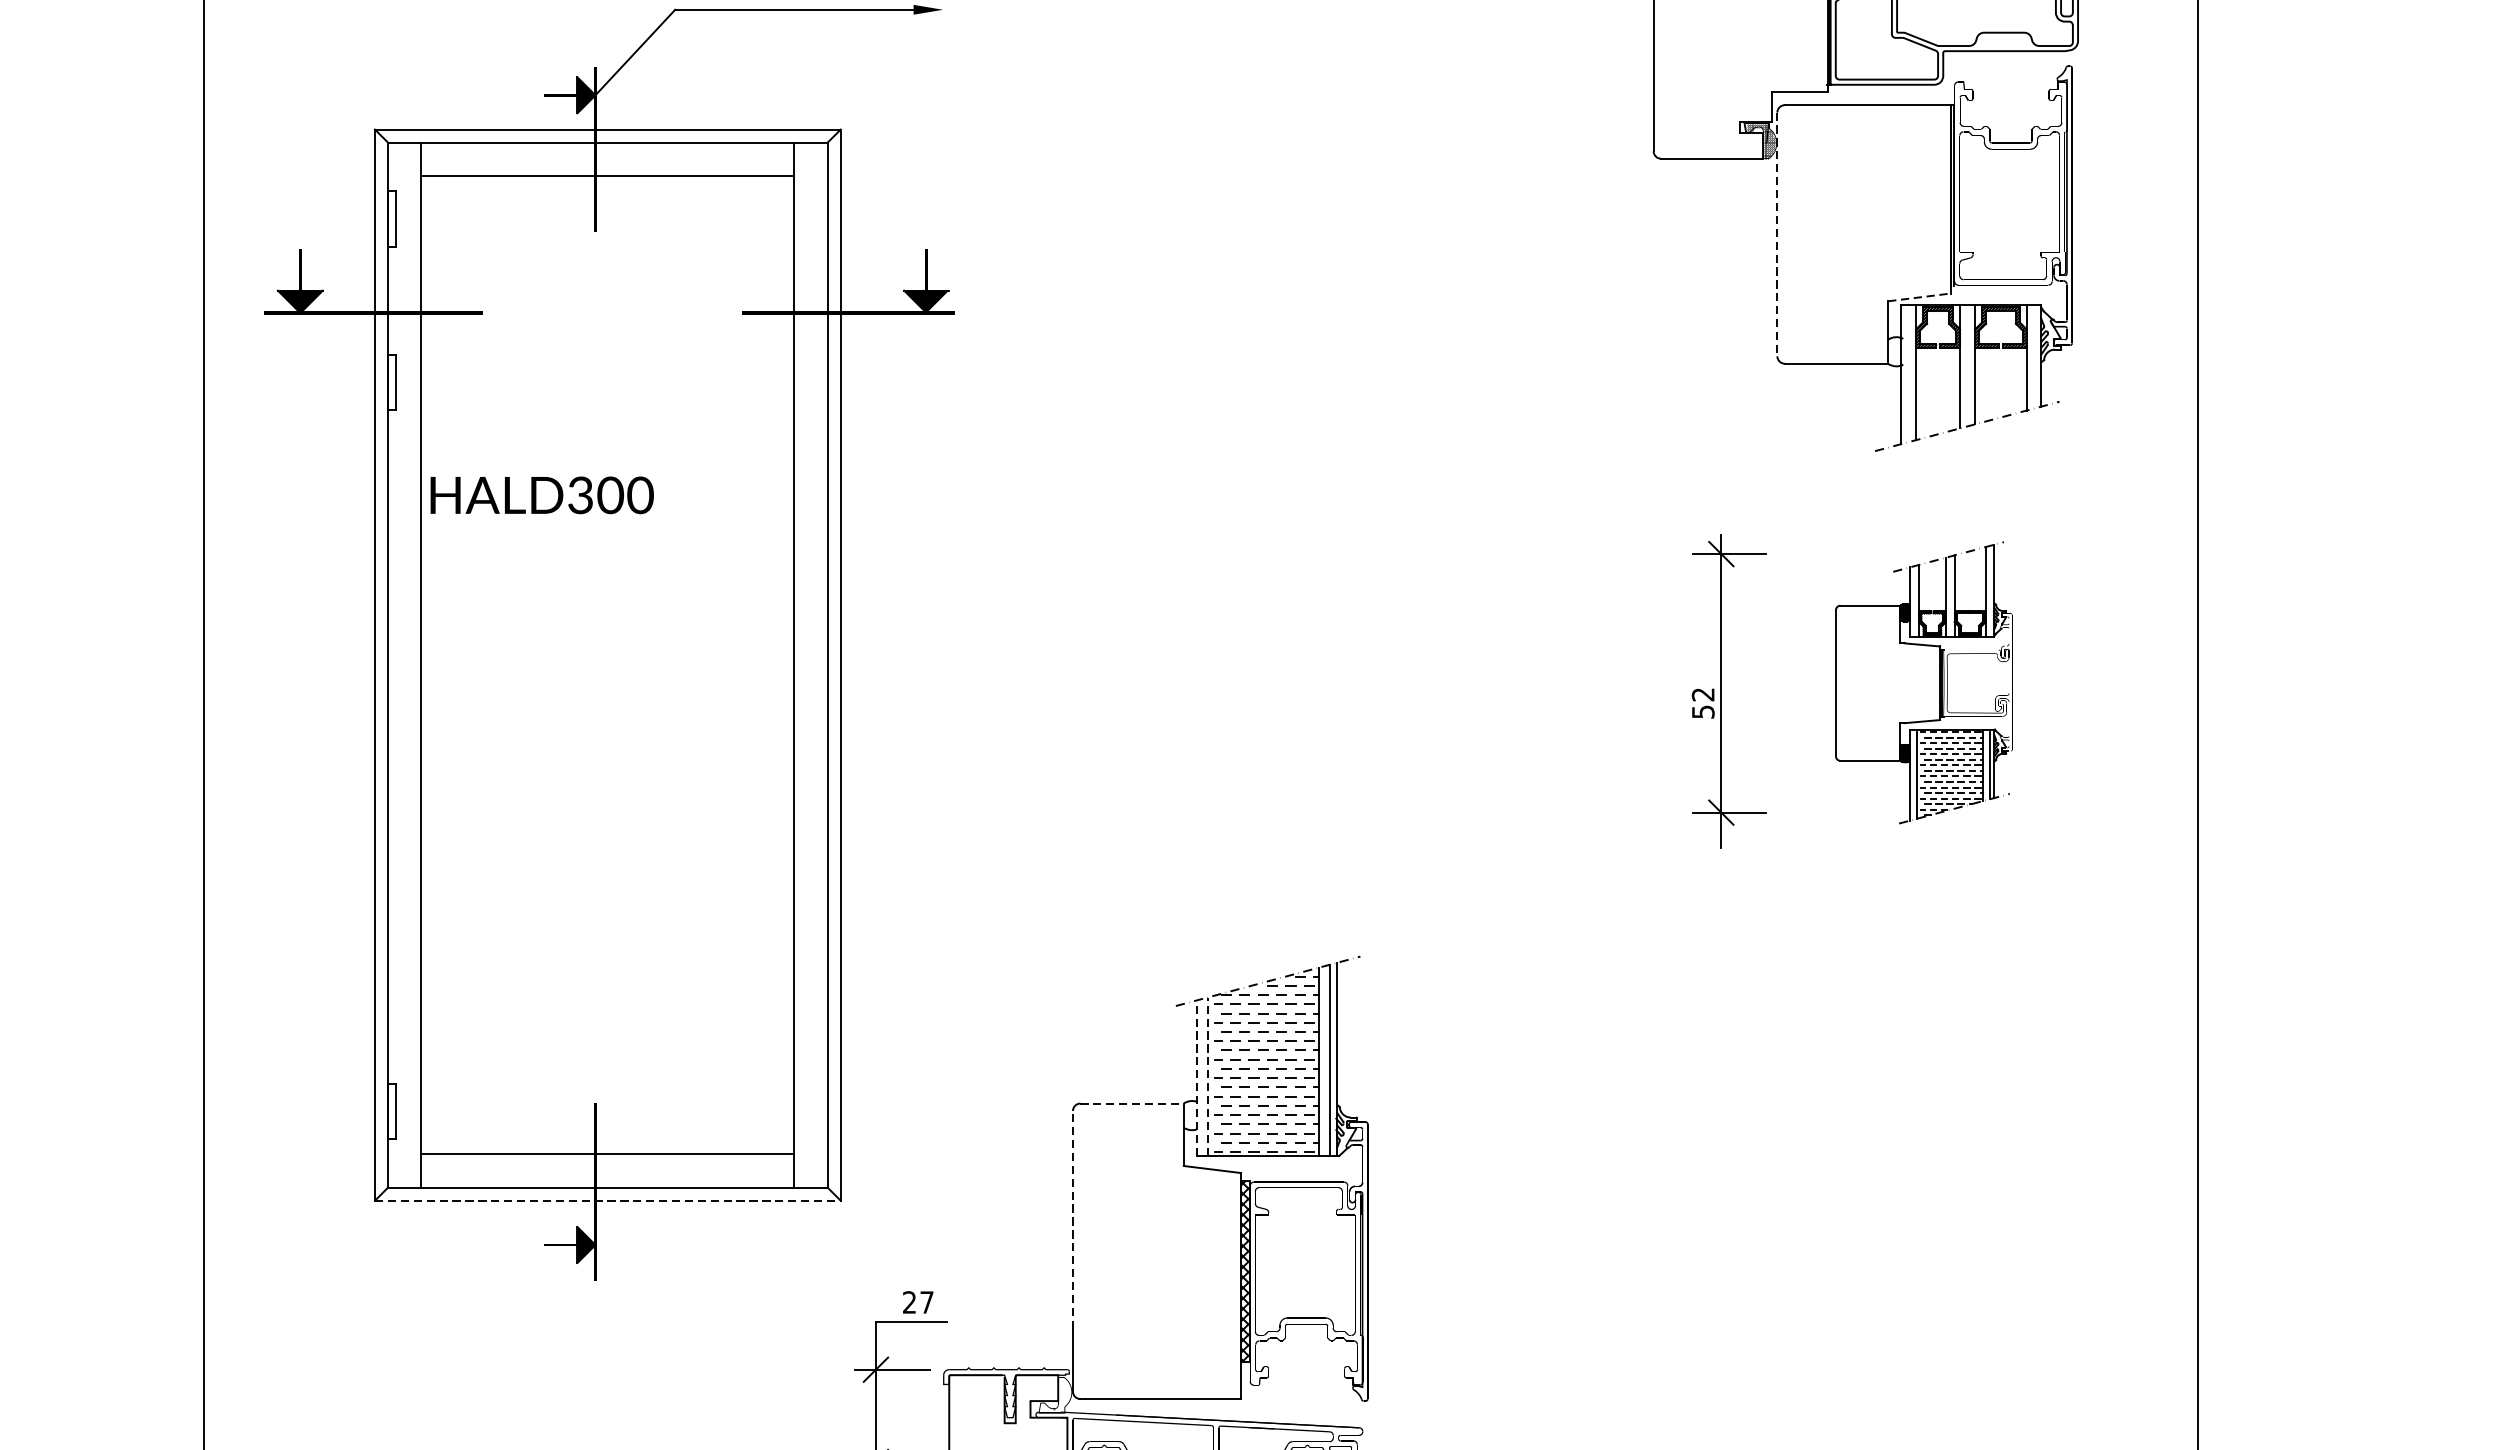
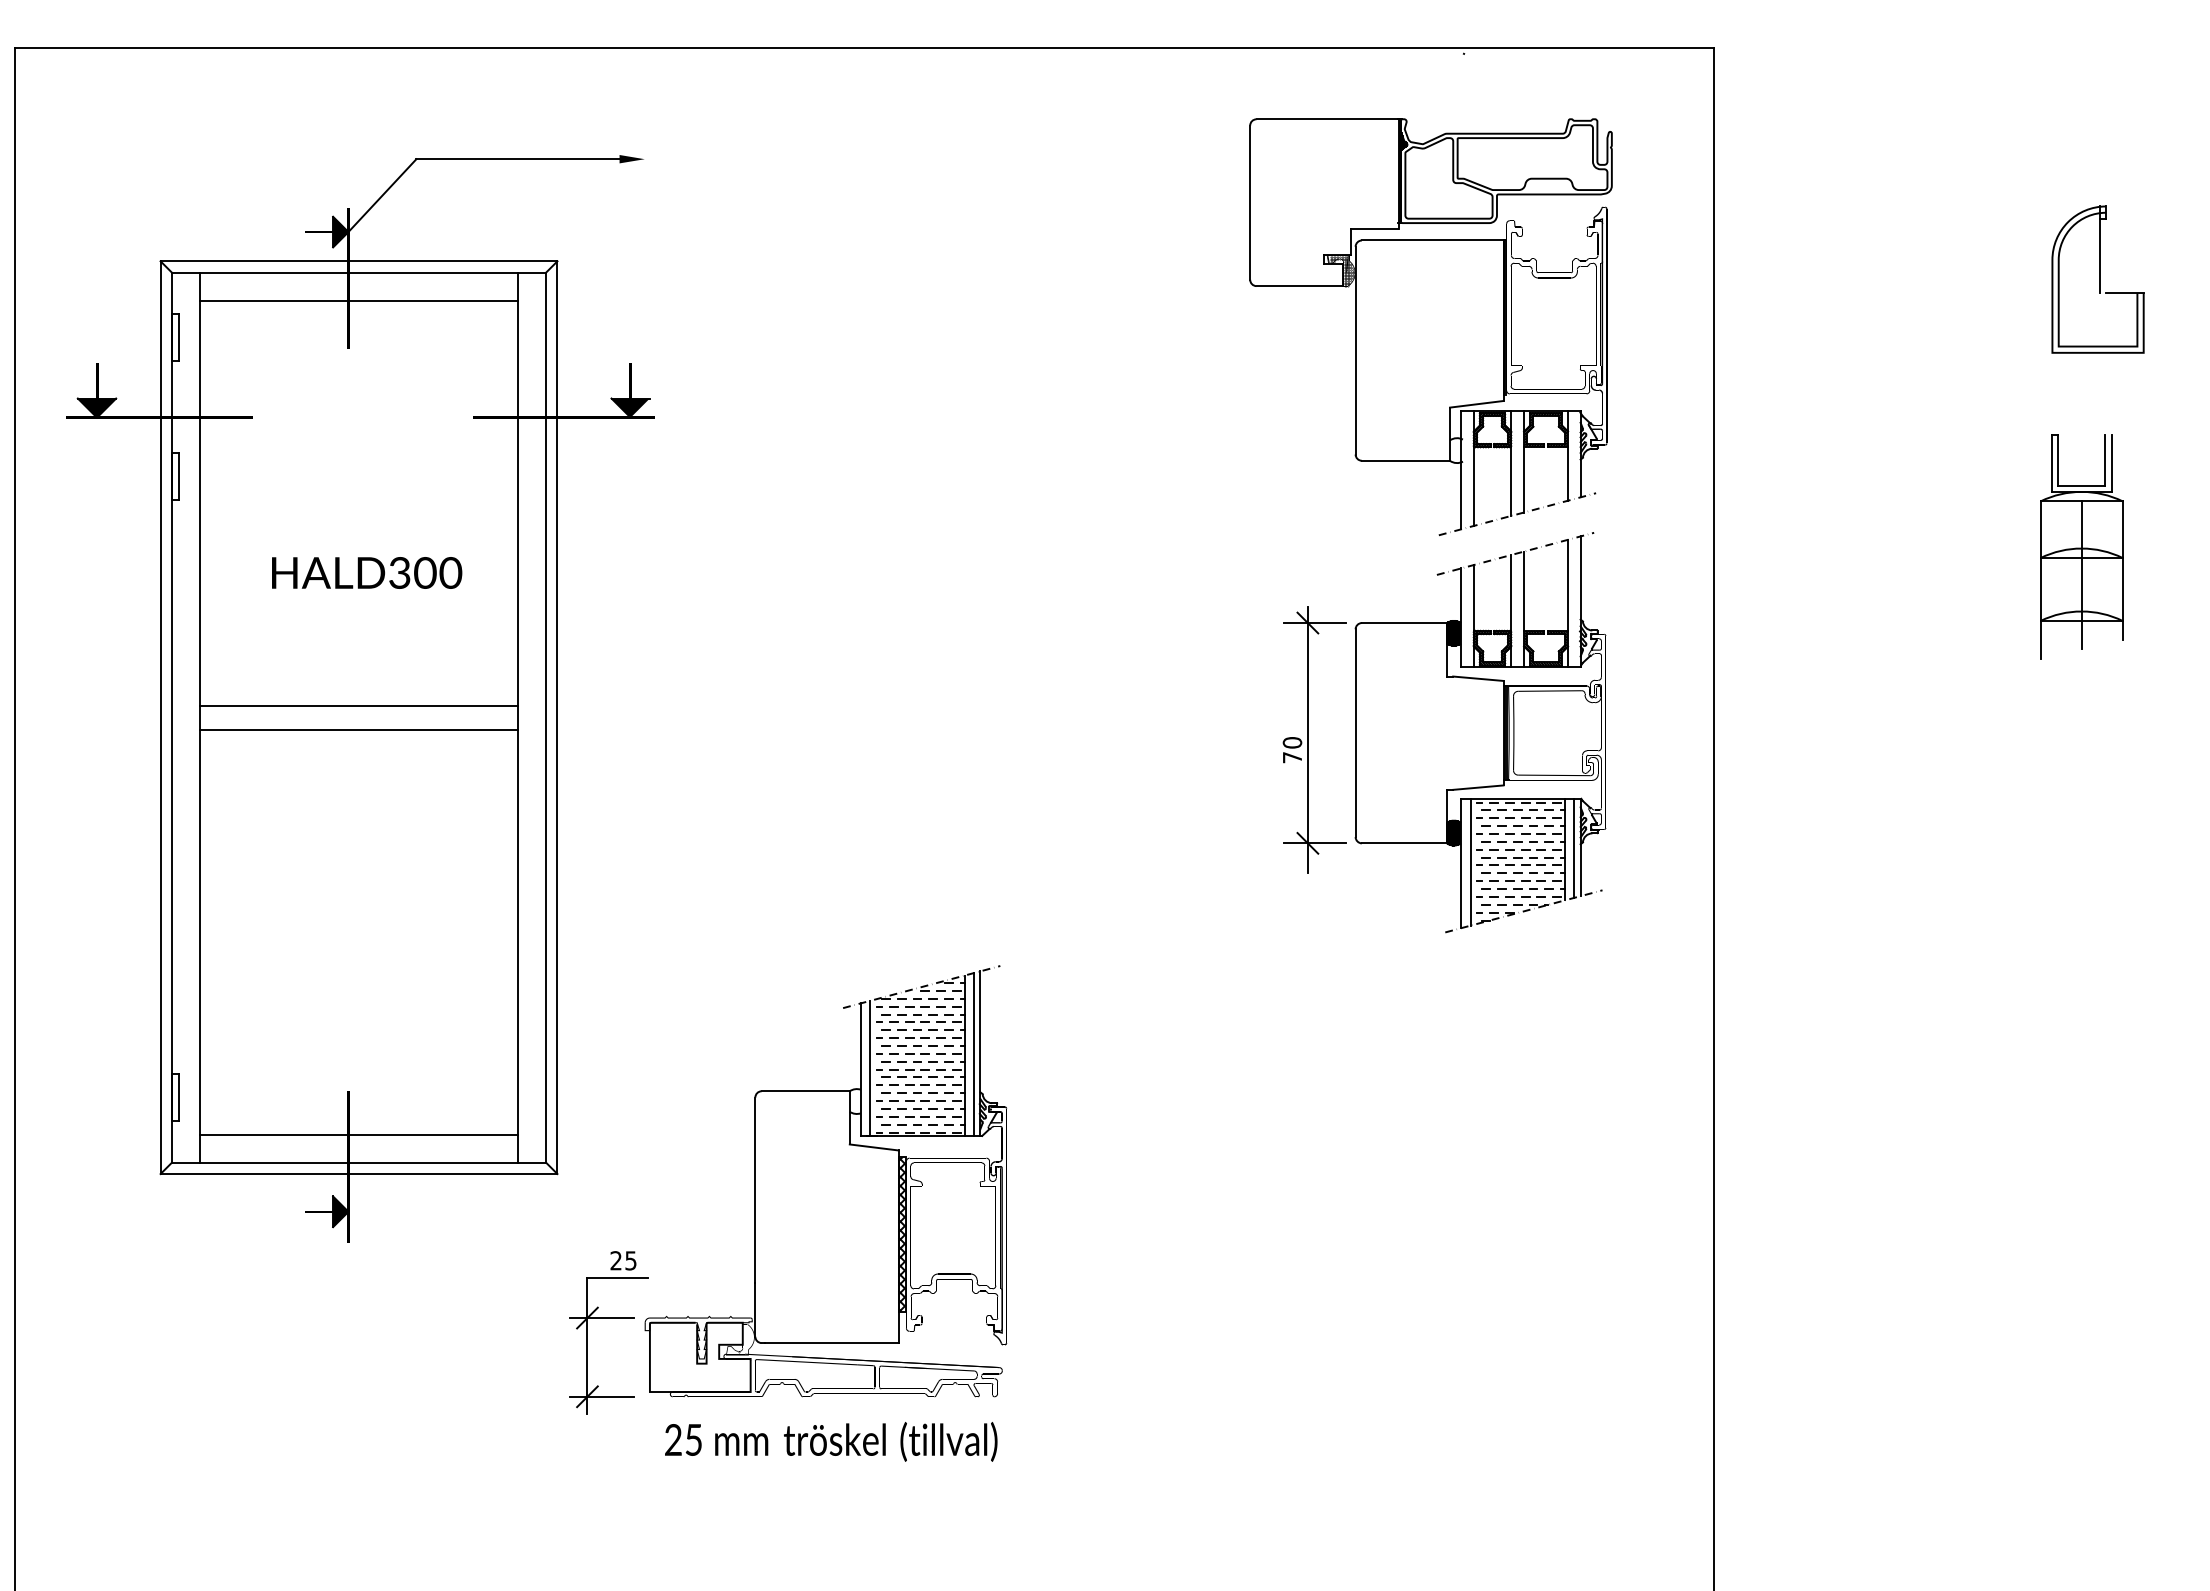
line: (1777, 234) -> (1355, 350), dashed -> solid
line: (1919, 297) -> (1476, 404), dashed -> solid
text: (542, 494) -> (367, 572), moved
line: (608, 650) -> (359, 705), added
line: (608, 679) -> (359, 729), added
part: (1923, 682) -> (1480, 732), size x1.67
text: (1703, 703) -> (1292, 750), 52 -> 70
line: (1208, 1075) -> (870, 1067), dashed -> solid
line: (1196, 1078) -> (860, 1069), dashed -> solid
line: (1132, 1103) -> (806, 1091), dashed -> solid
line: (608, 1201) -> (359, 1174), dashed -> solid
line: (1073, 1220) -> (755, 1190), dashed -> solid
text: (926, 1302) -> (630, 1260), 27 -> 25

